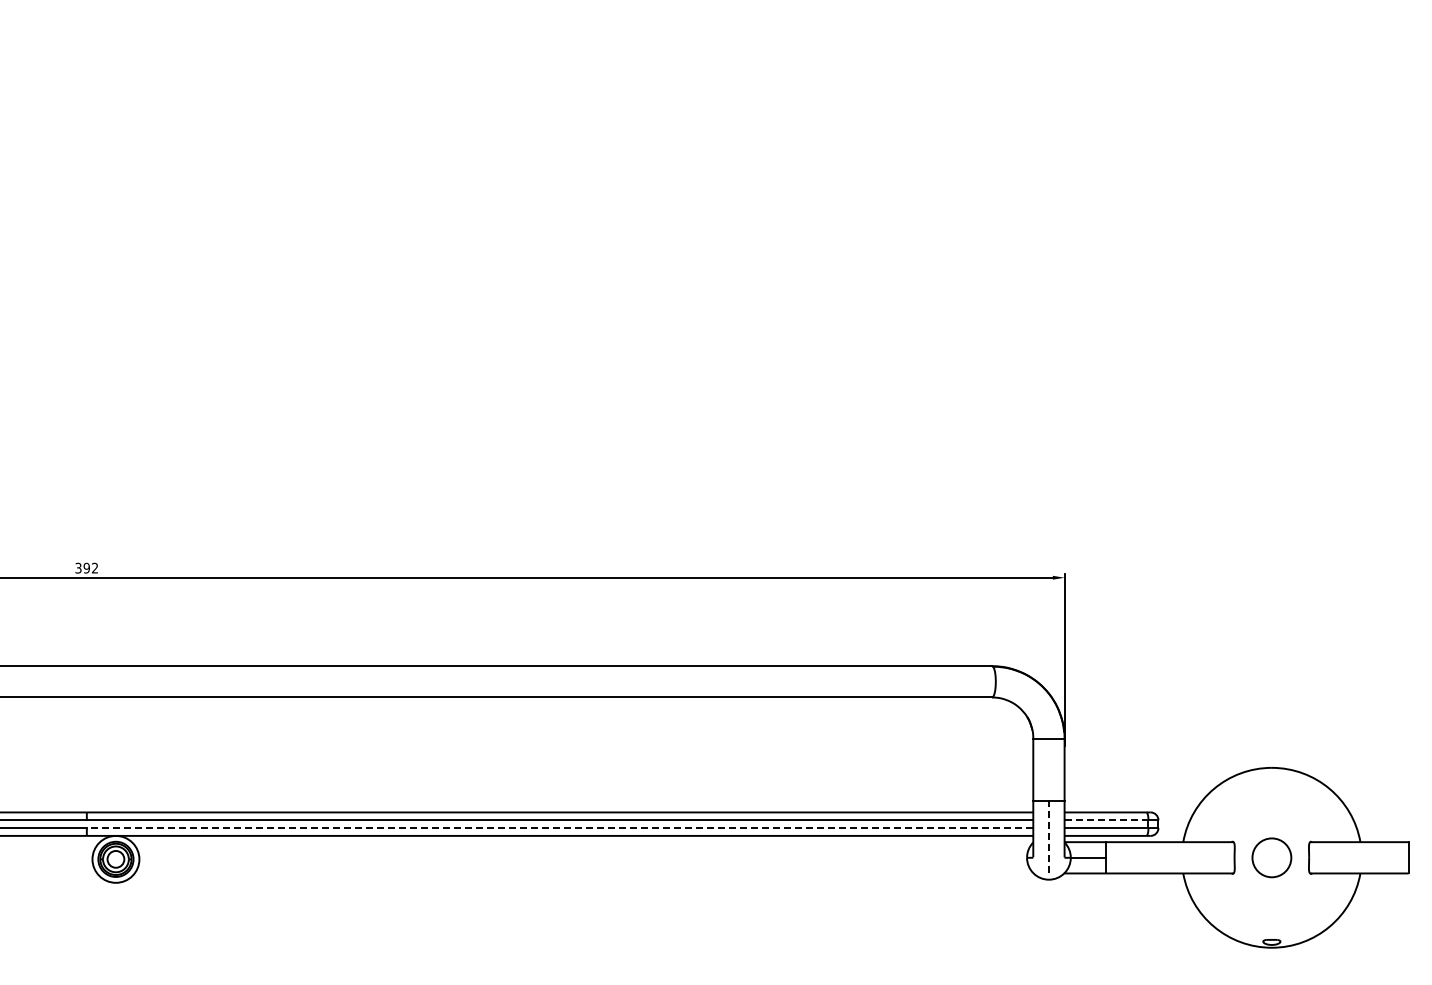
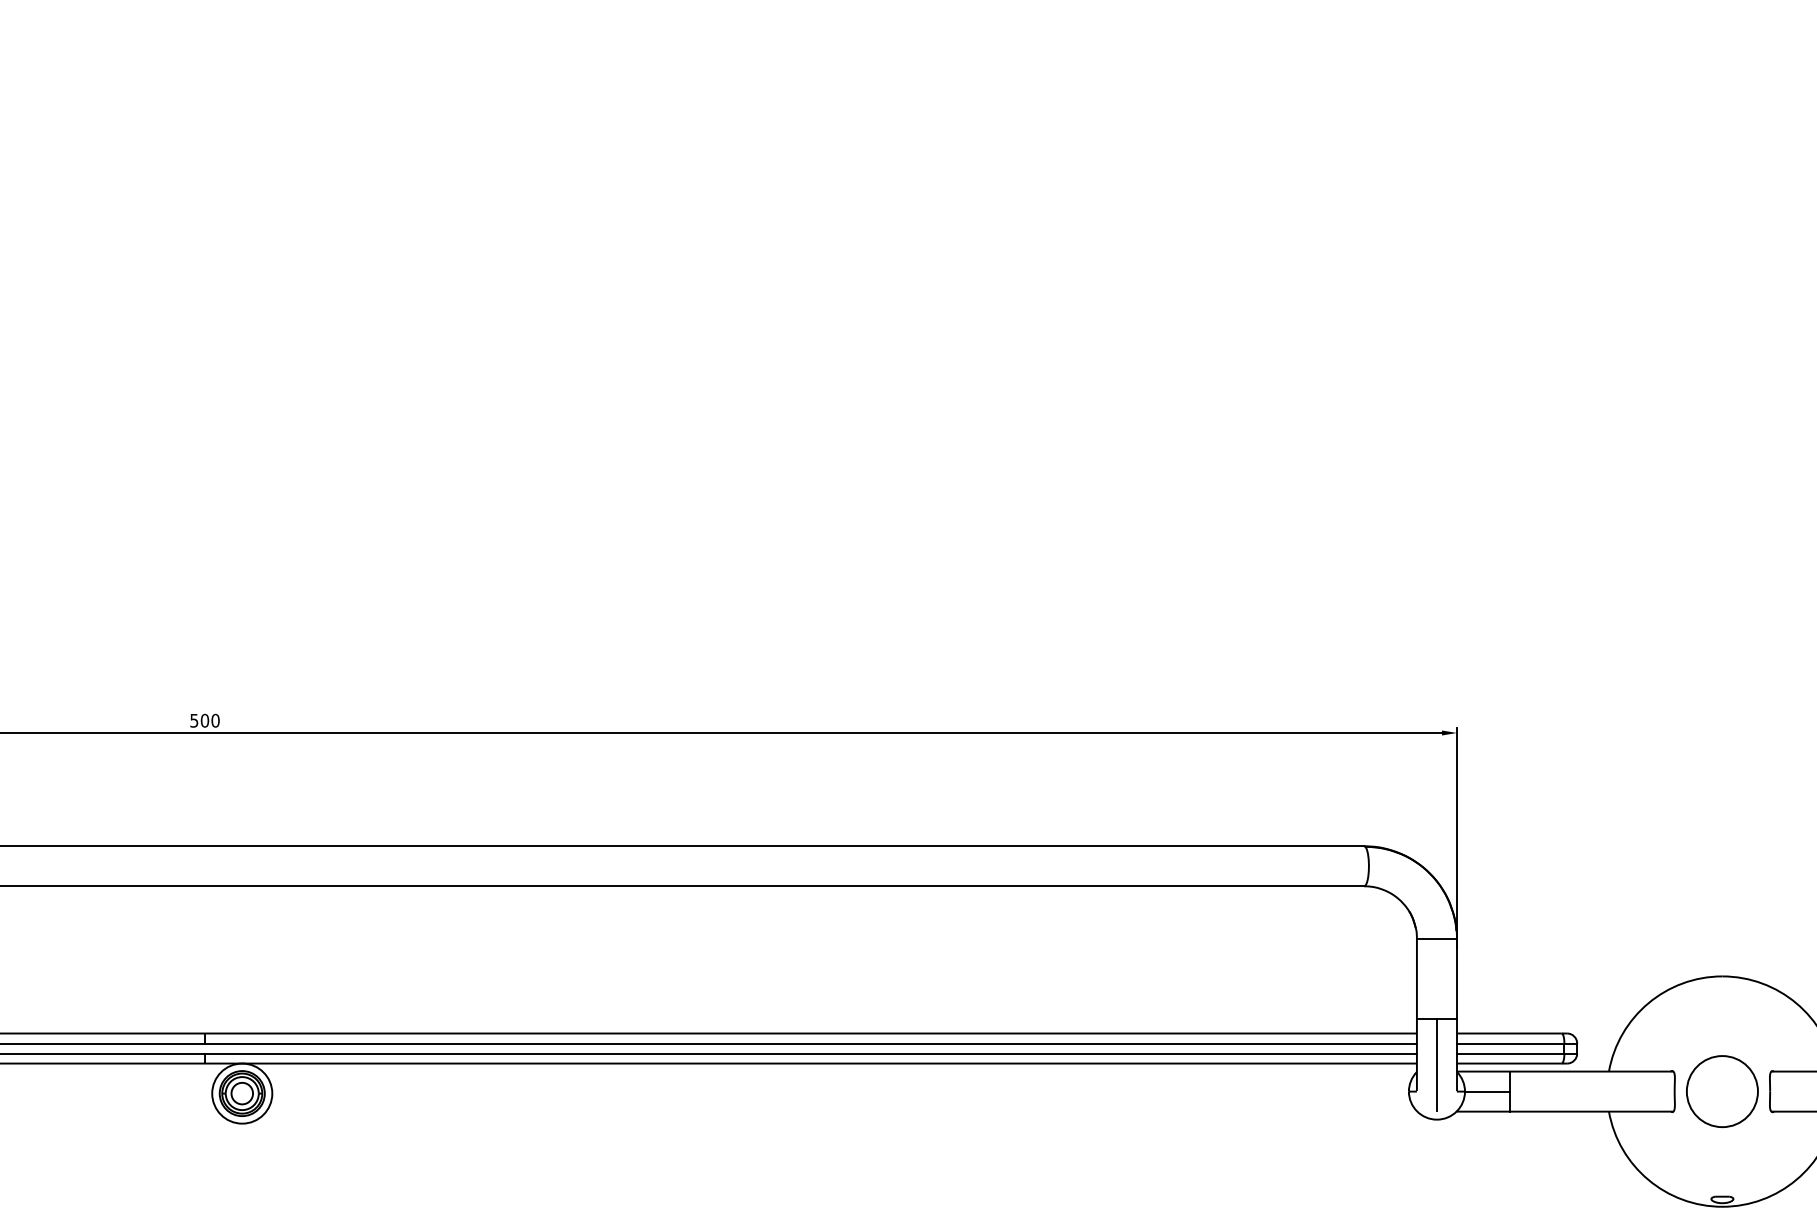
text: (86, 567) -> (204, 719), 392 -> 500
line: (1106, 820) -> (1510, 1043), dashed -> solid
line: (559, 828) -> (810, 1054), dashed -> solid
line: (1048, 836) -> (1436, 1064), dashed -> solid
circle: (1271, 857) -> (1721, 1091), size x1.43

